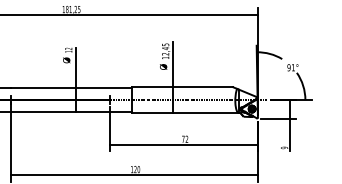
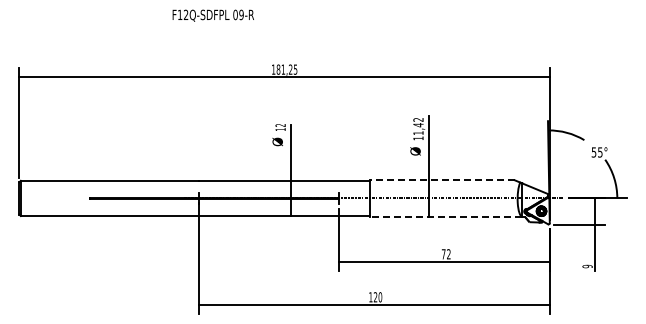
text: (165, 49) -> (418, 126), 12,45 -> 11,42
text: (290, 67) -> (596, 152), 91° -> 55°
line: (181, 87) -> (441, 180), solid -> dashed
line: (184, 112) -> (445, 216), solid -> dashed

